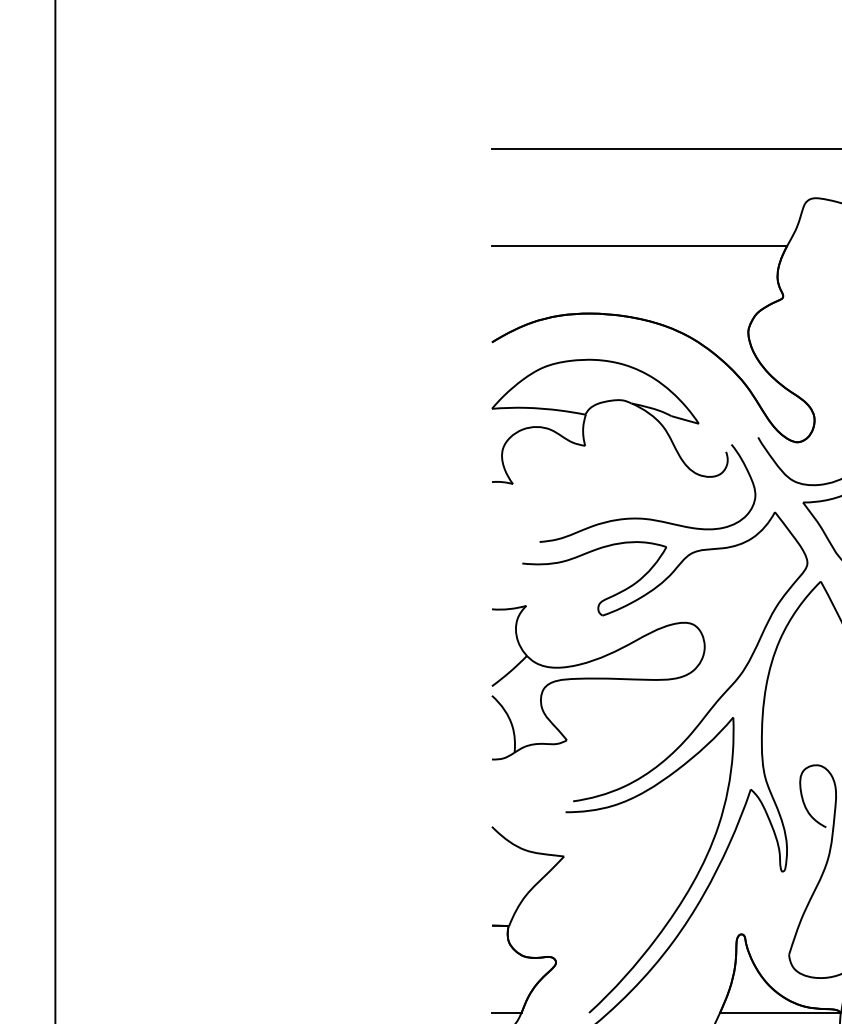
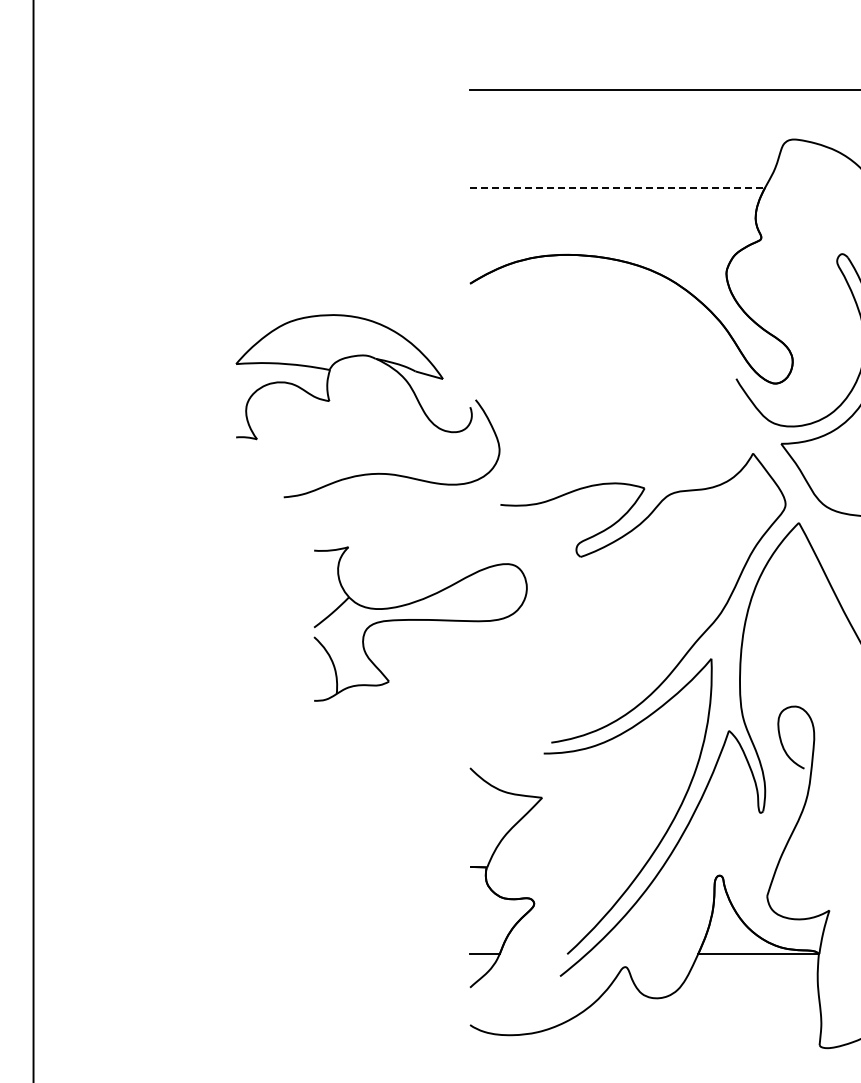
line: (639, 246) -> (617, 187), solid -> dashed
part: (586, 445) -> (330, 400), moved
part: (598, 682) -> (420, 623), moved

